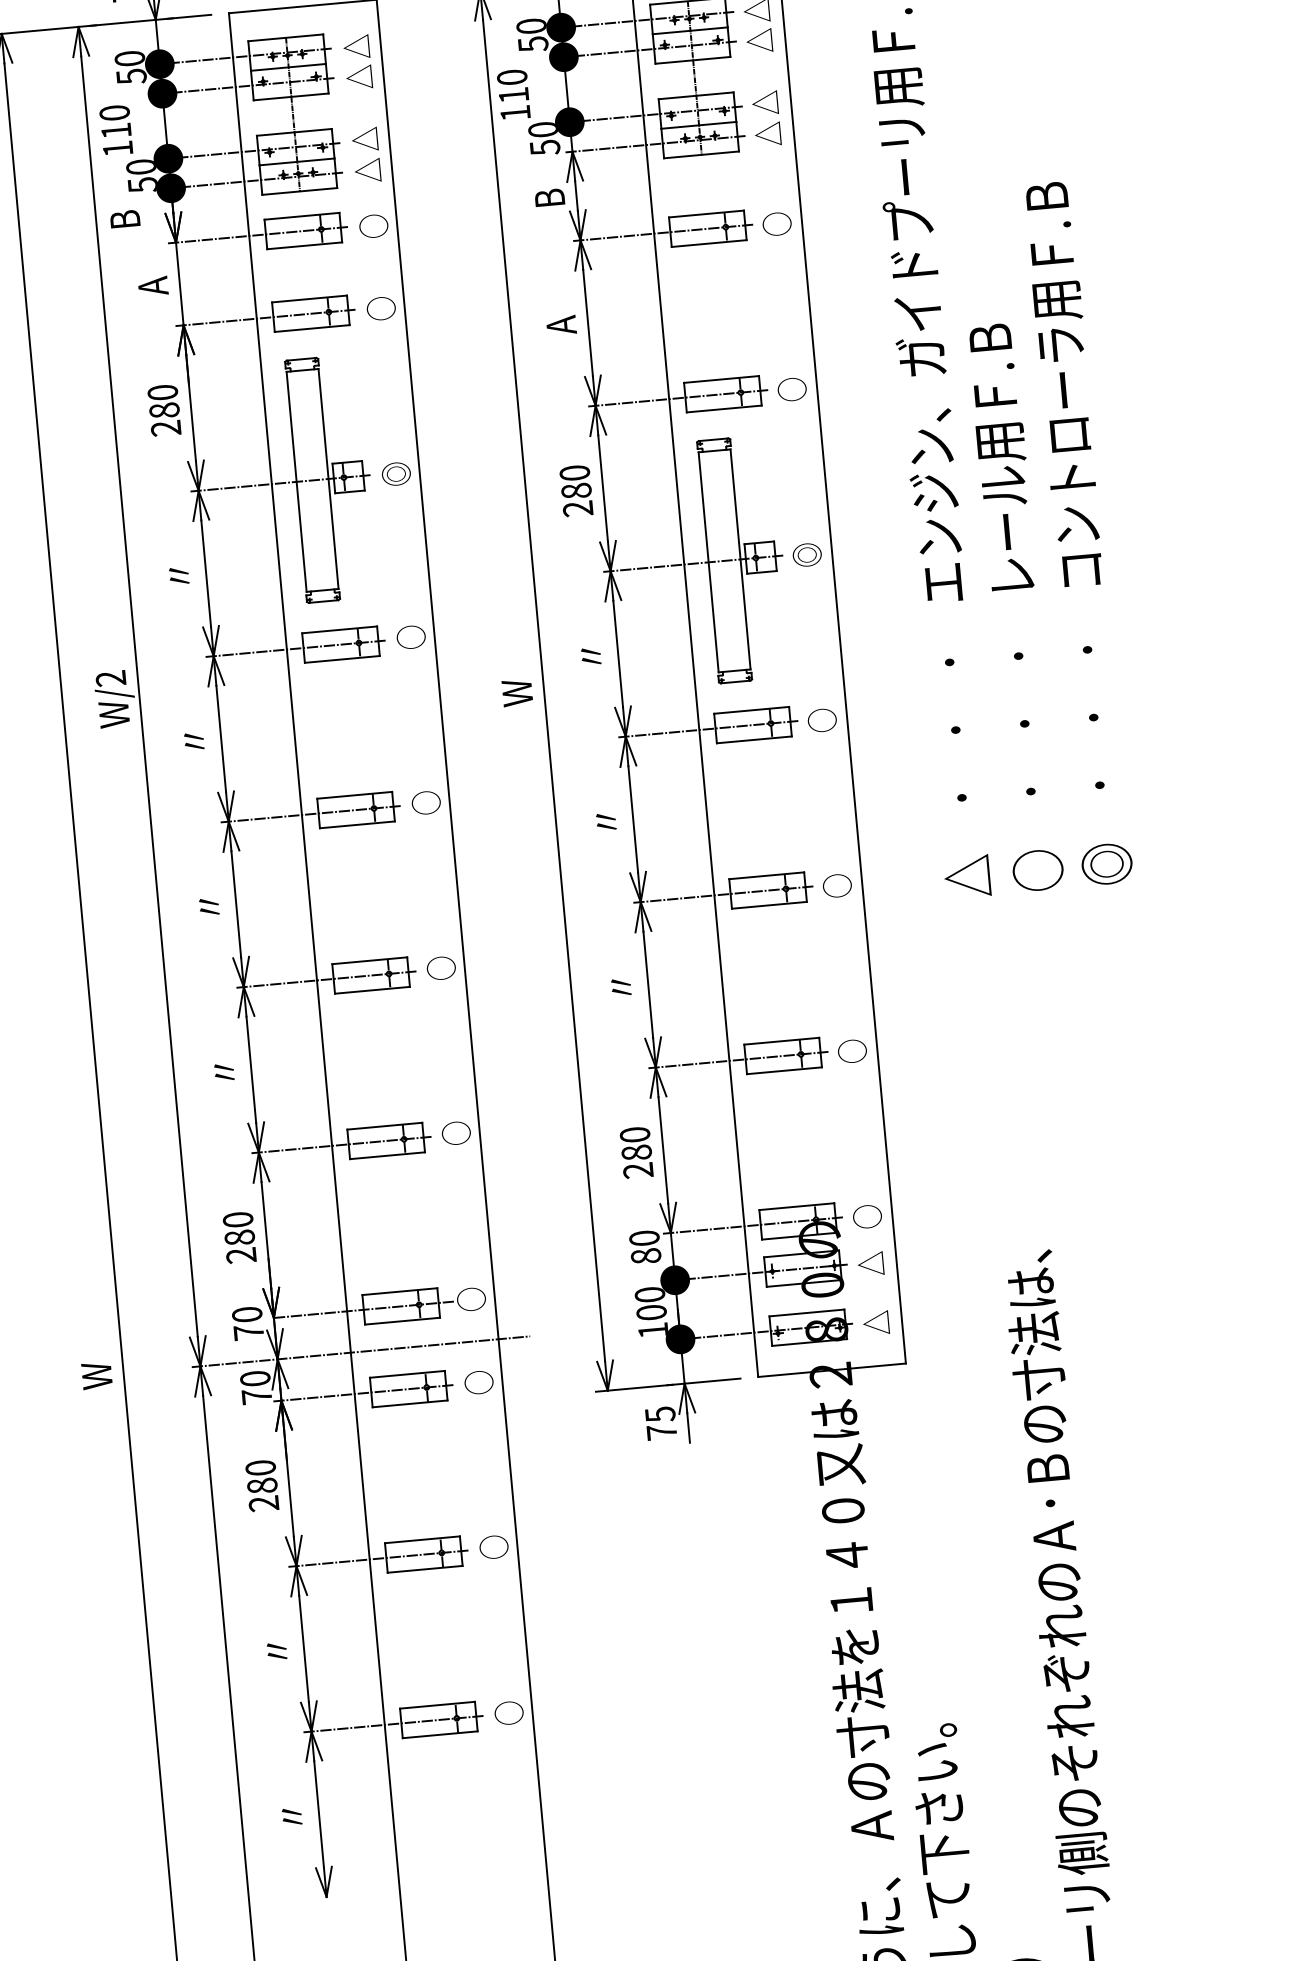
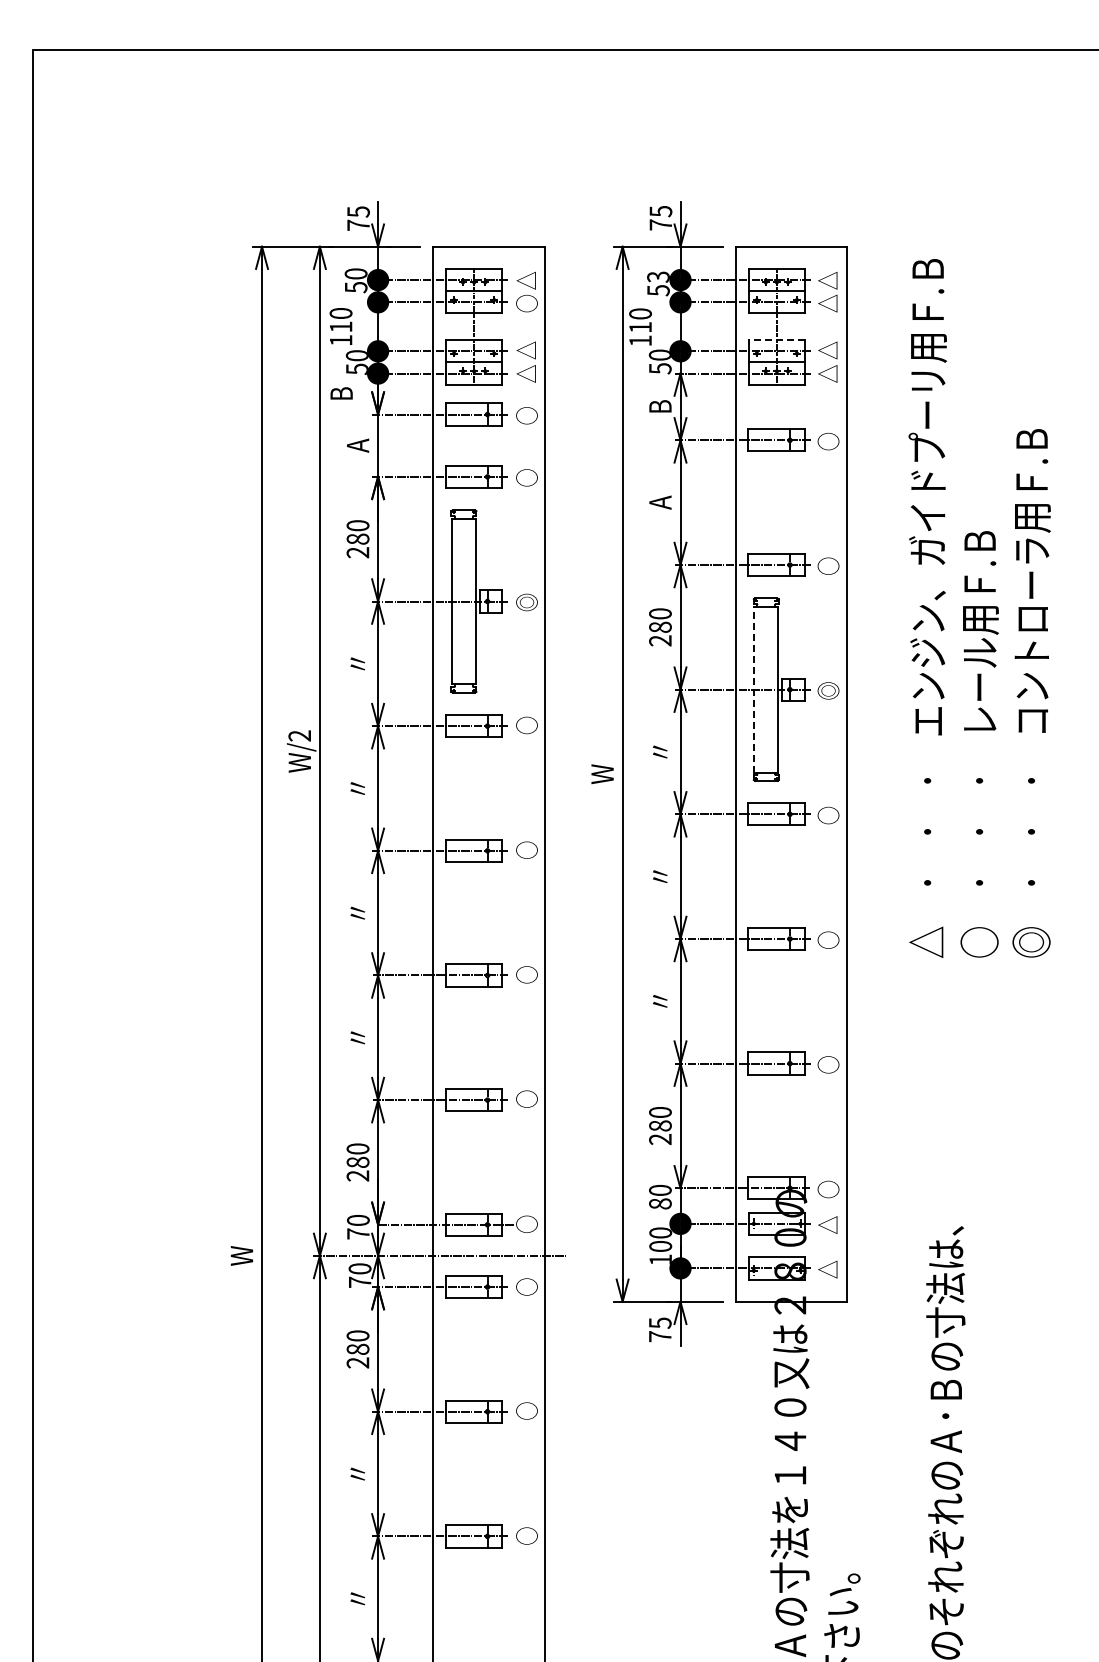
text: (531, 25) -> (658, 276), 50 -> 53
text: (359, 77) -> (526, 303), △ -> ○
line: (695, 96) -> (776, 340), solid -> dashed
line: (708, 562) -> (754, 689), solid -> dashed

